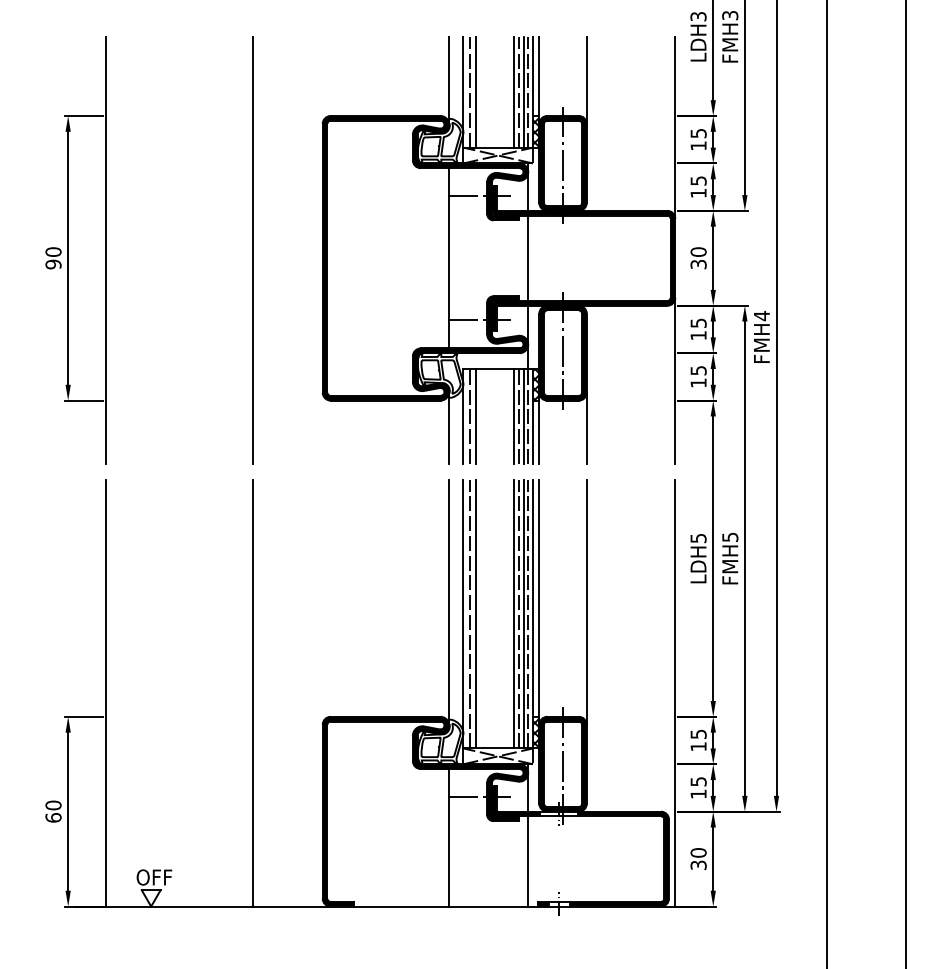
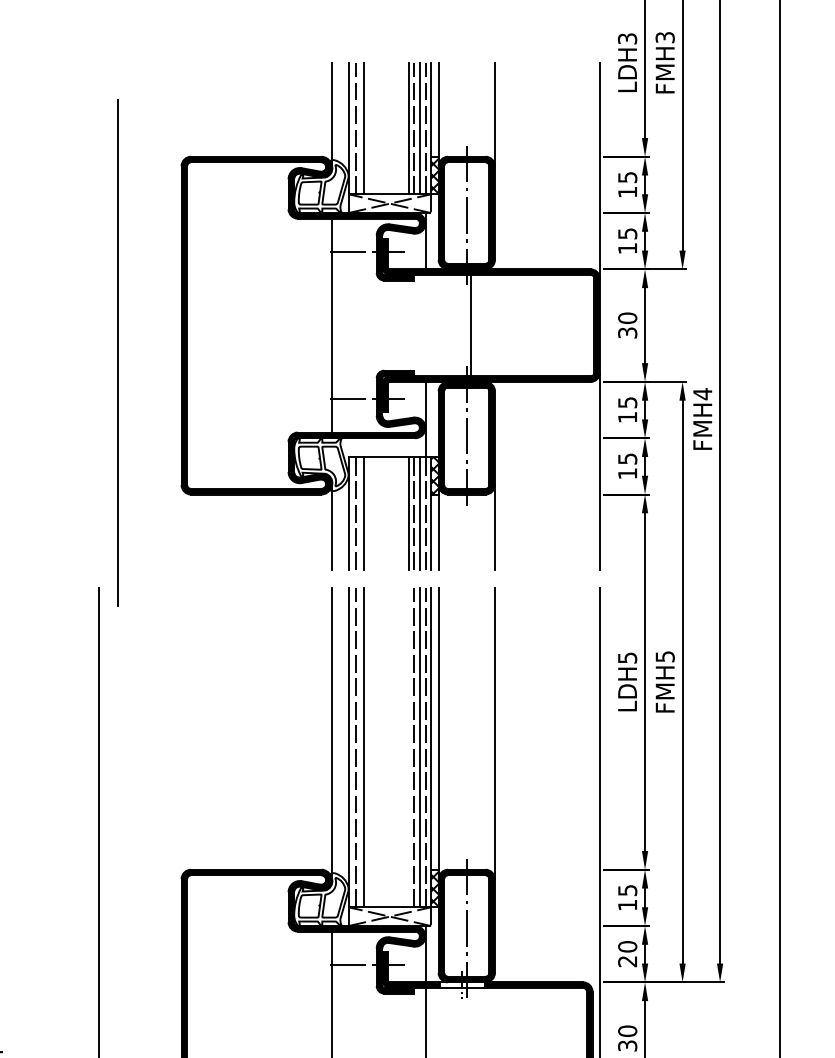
line: (252, 250) -> (117, 353), moved
line: (528, 258) -> (470, 325), moved
line: (514, 613) -> (409, 747), removed
text: (698, 787) -> (627, 953), 15 -> 20

